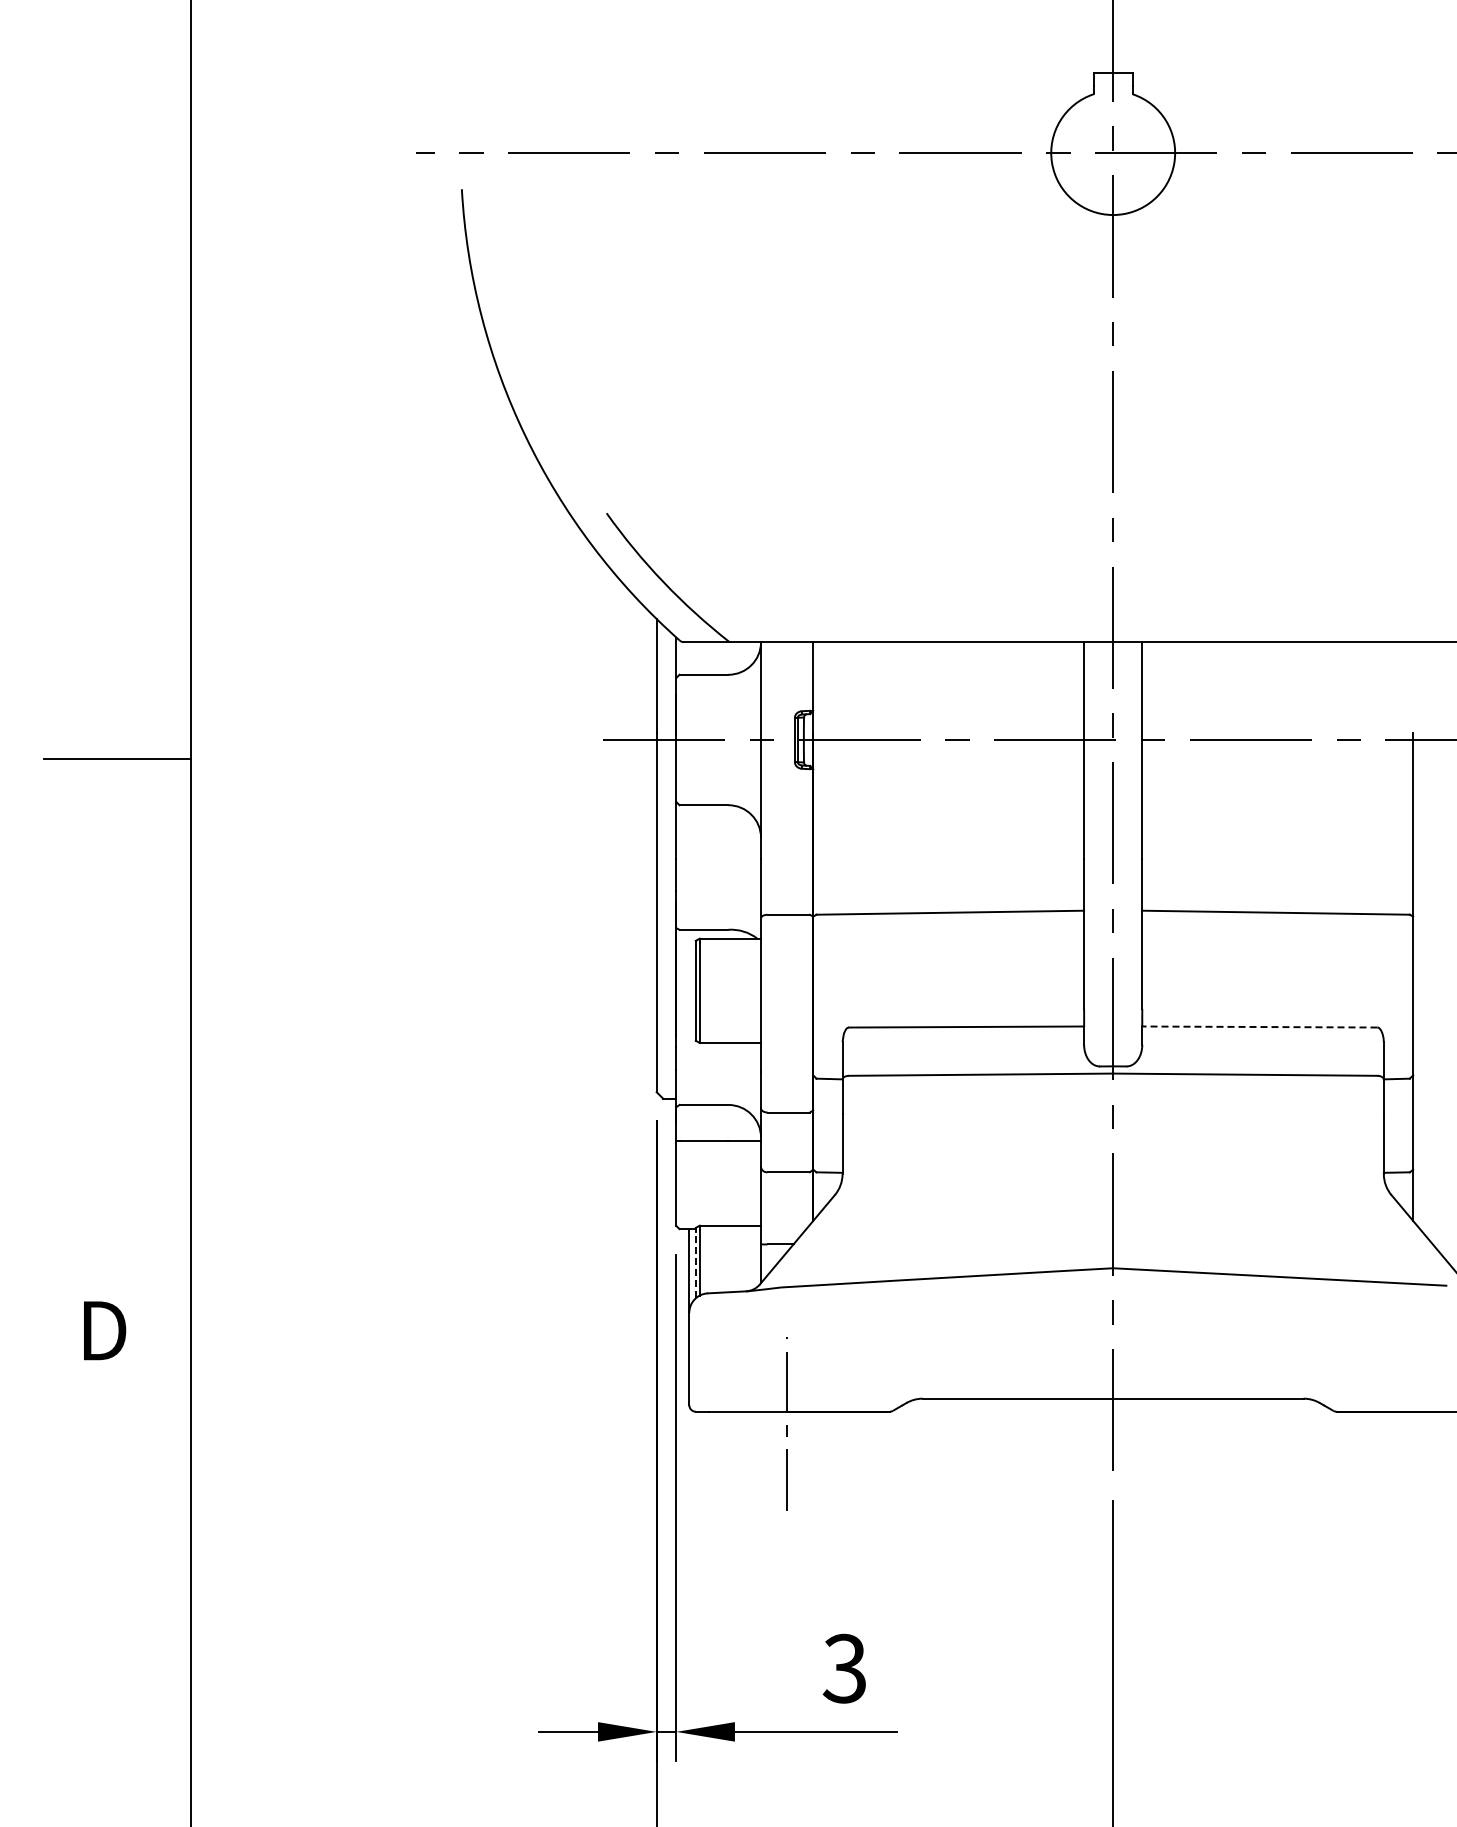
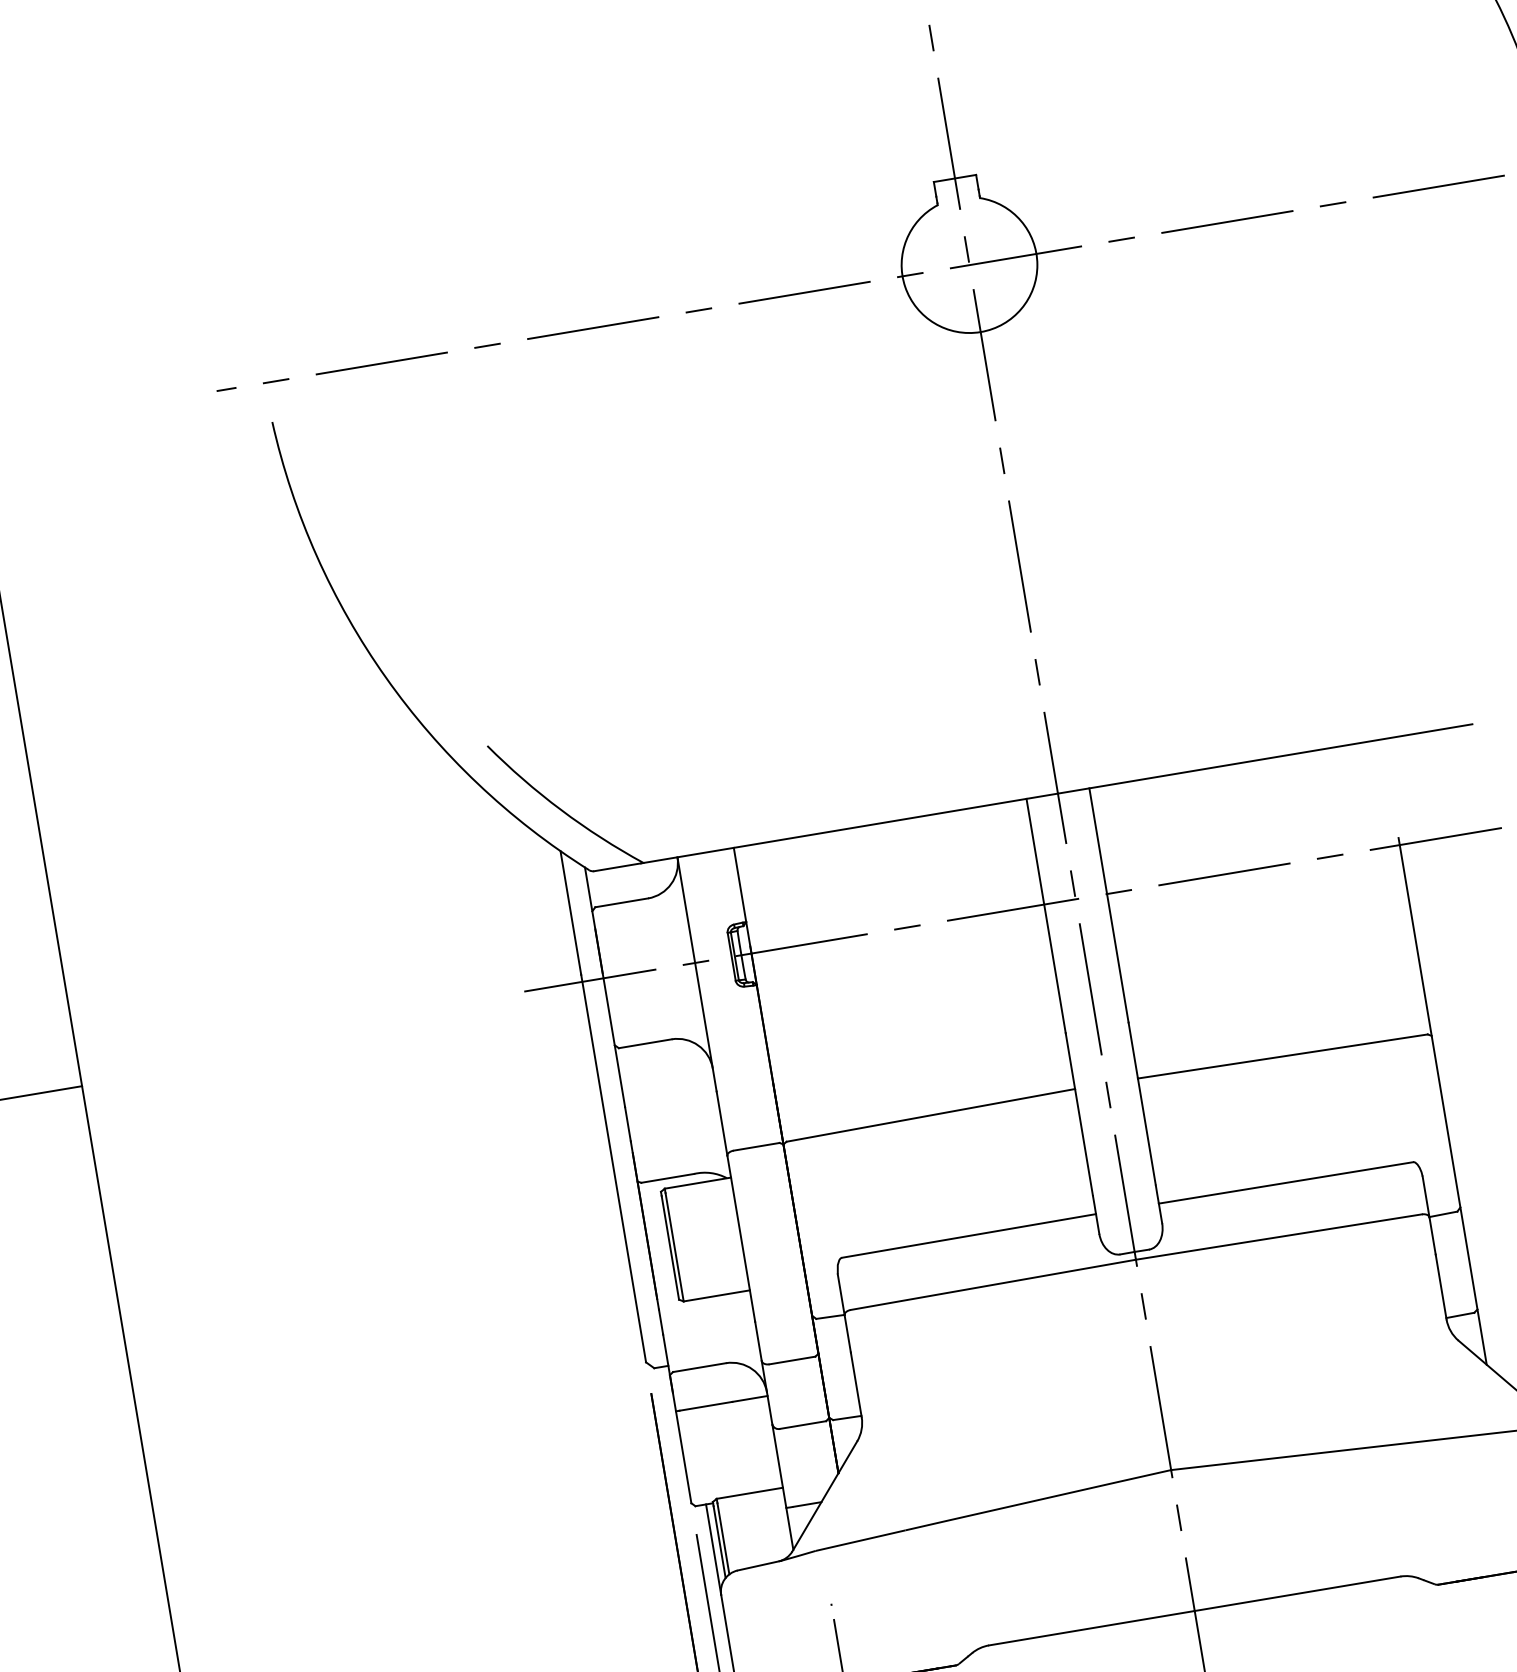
line: (1259, 1027) -> (1285, 1183), dashed -> solid
line: (695, 1264) -> (719, 1541), dashed -> solid

